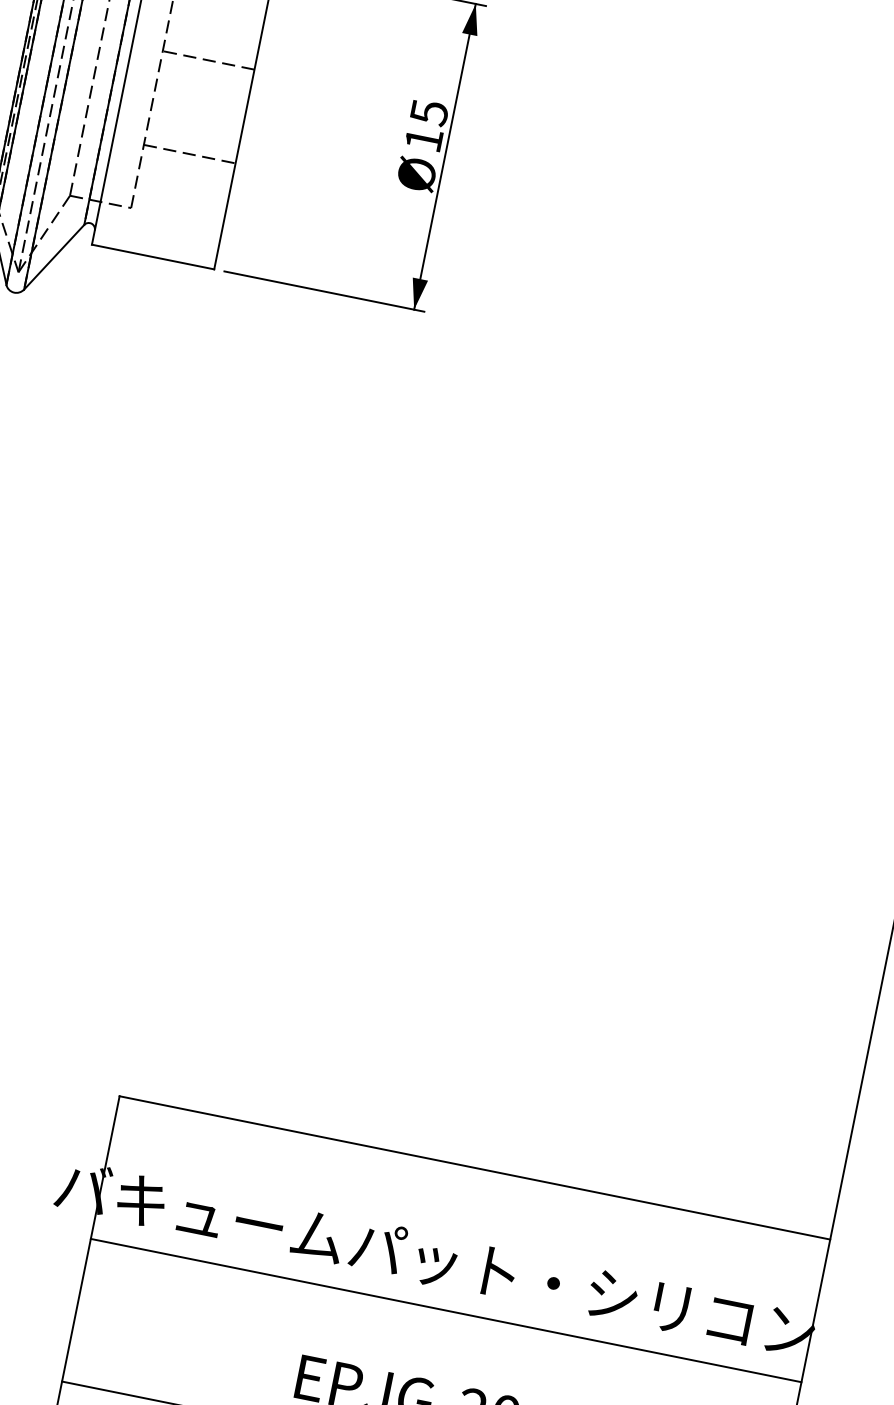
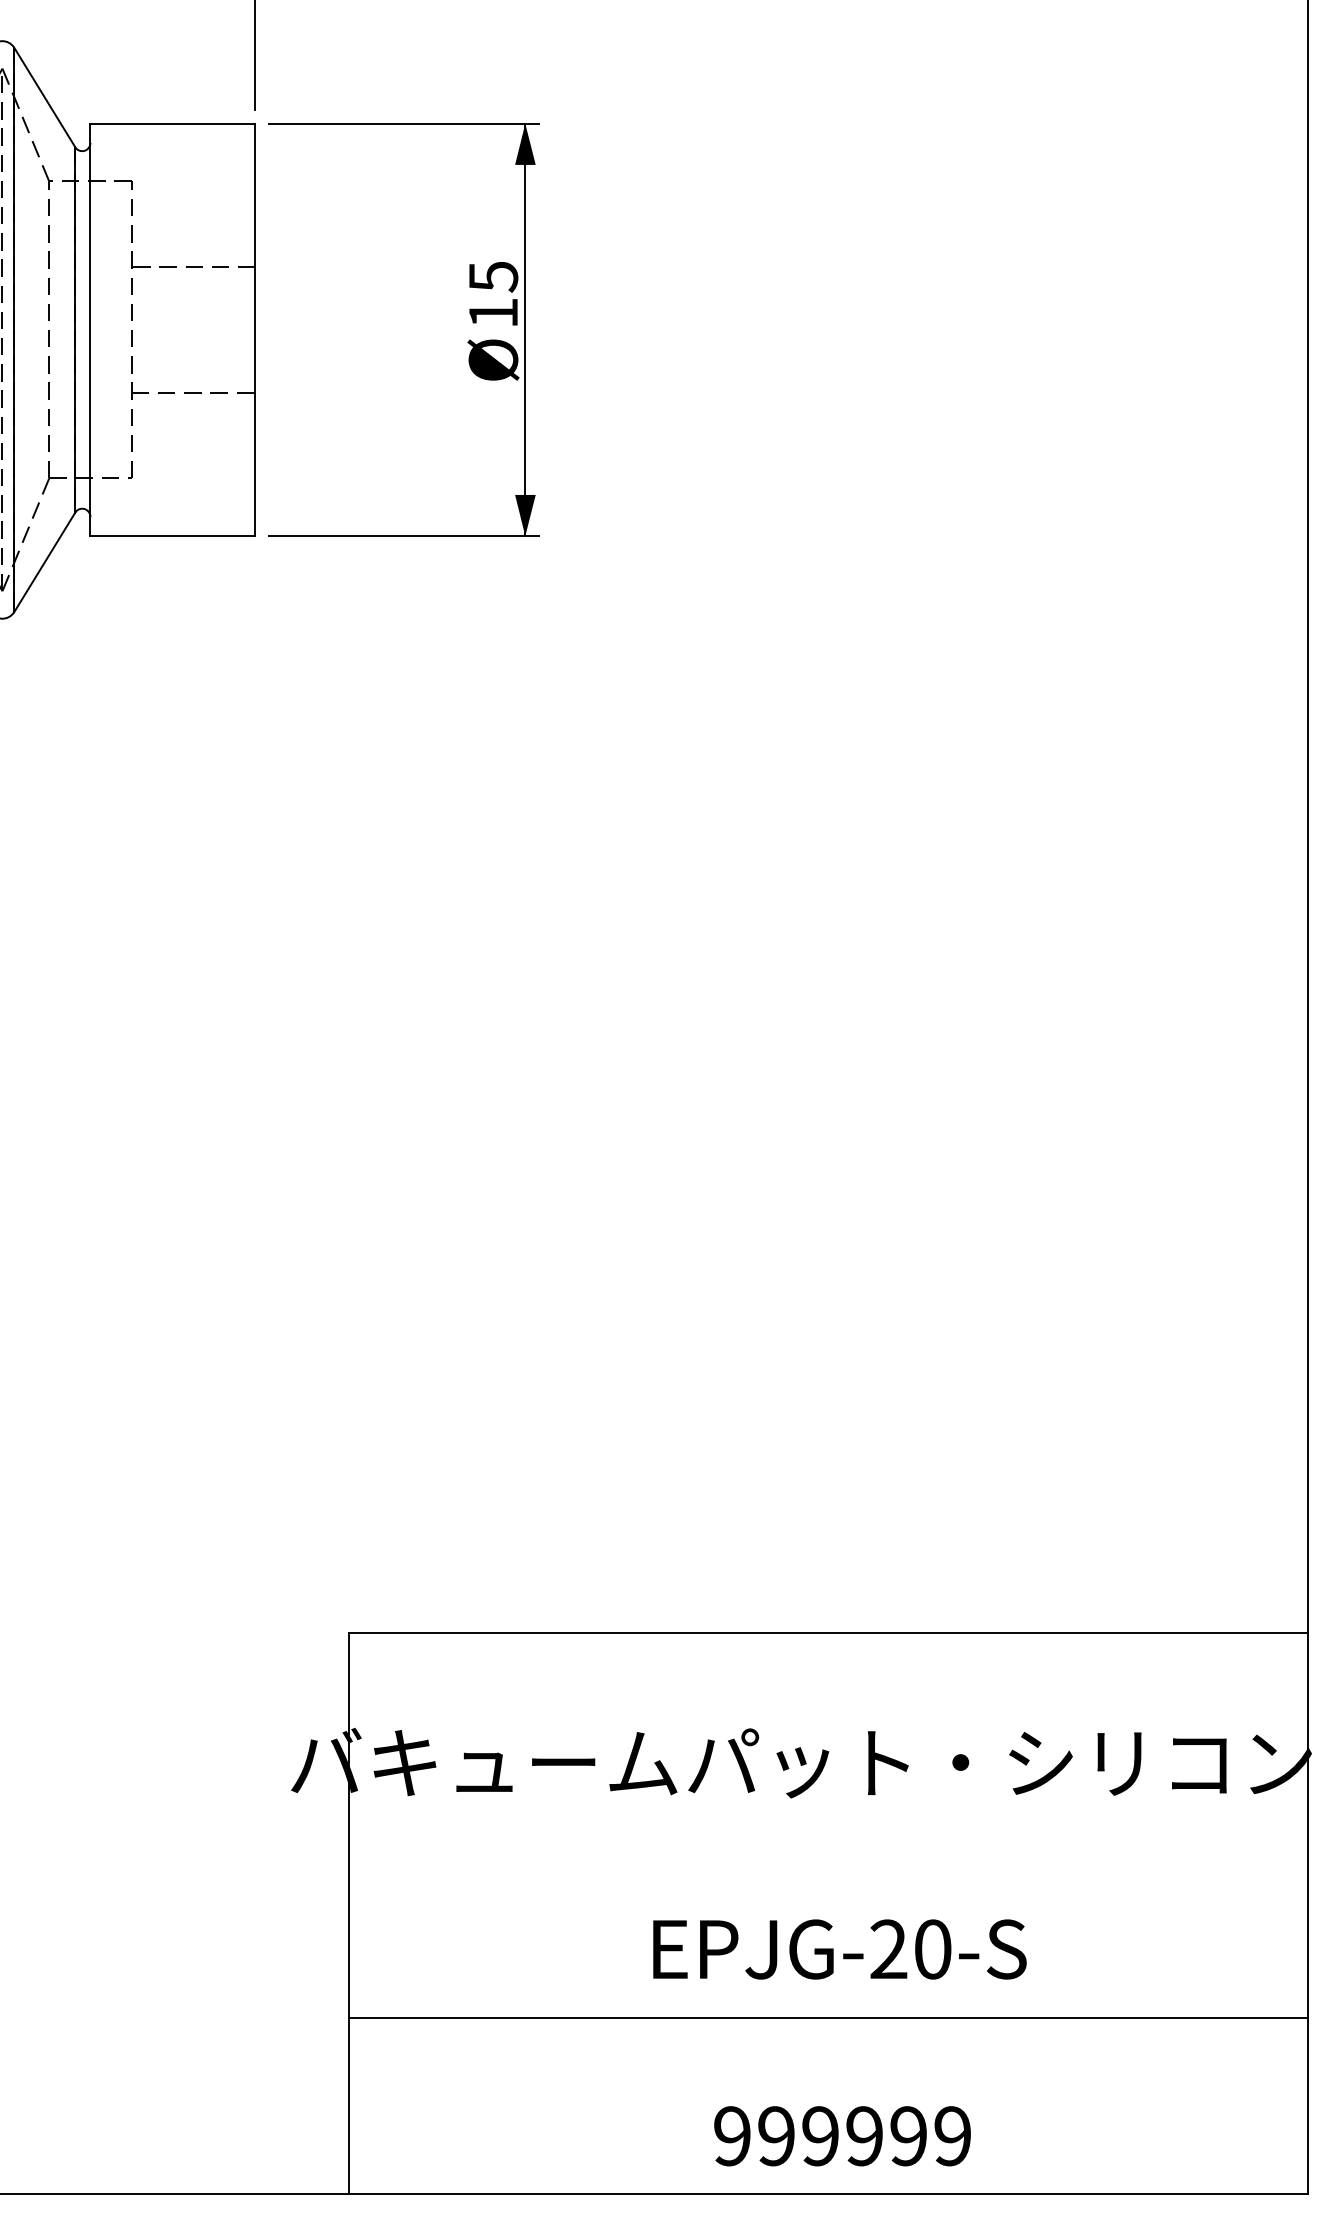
line: (446, 1310) -> (828, 1825), removed

